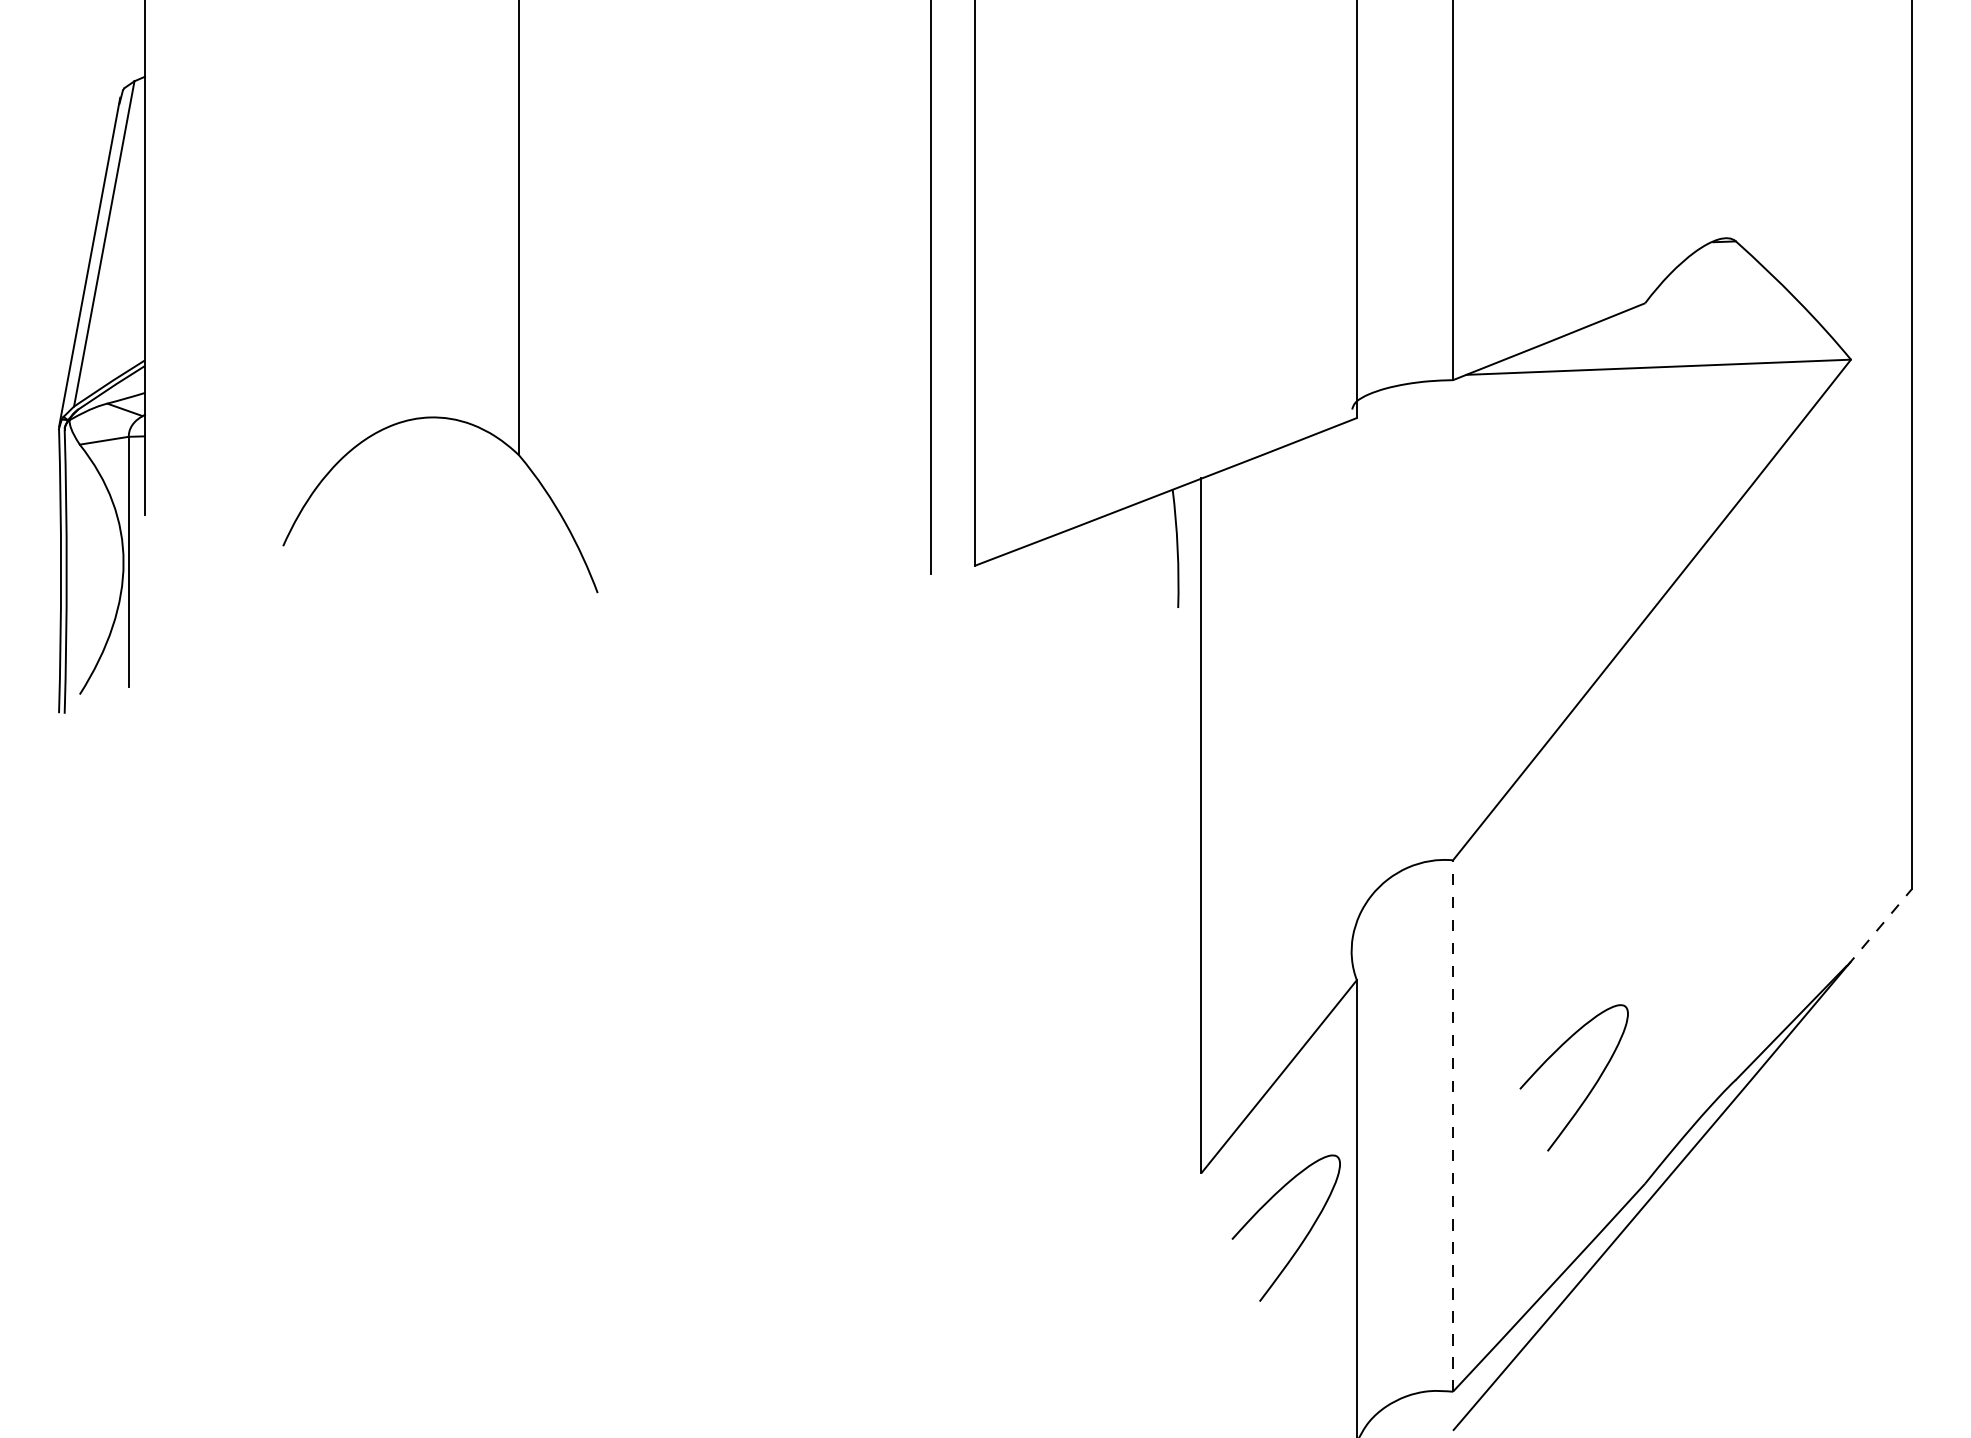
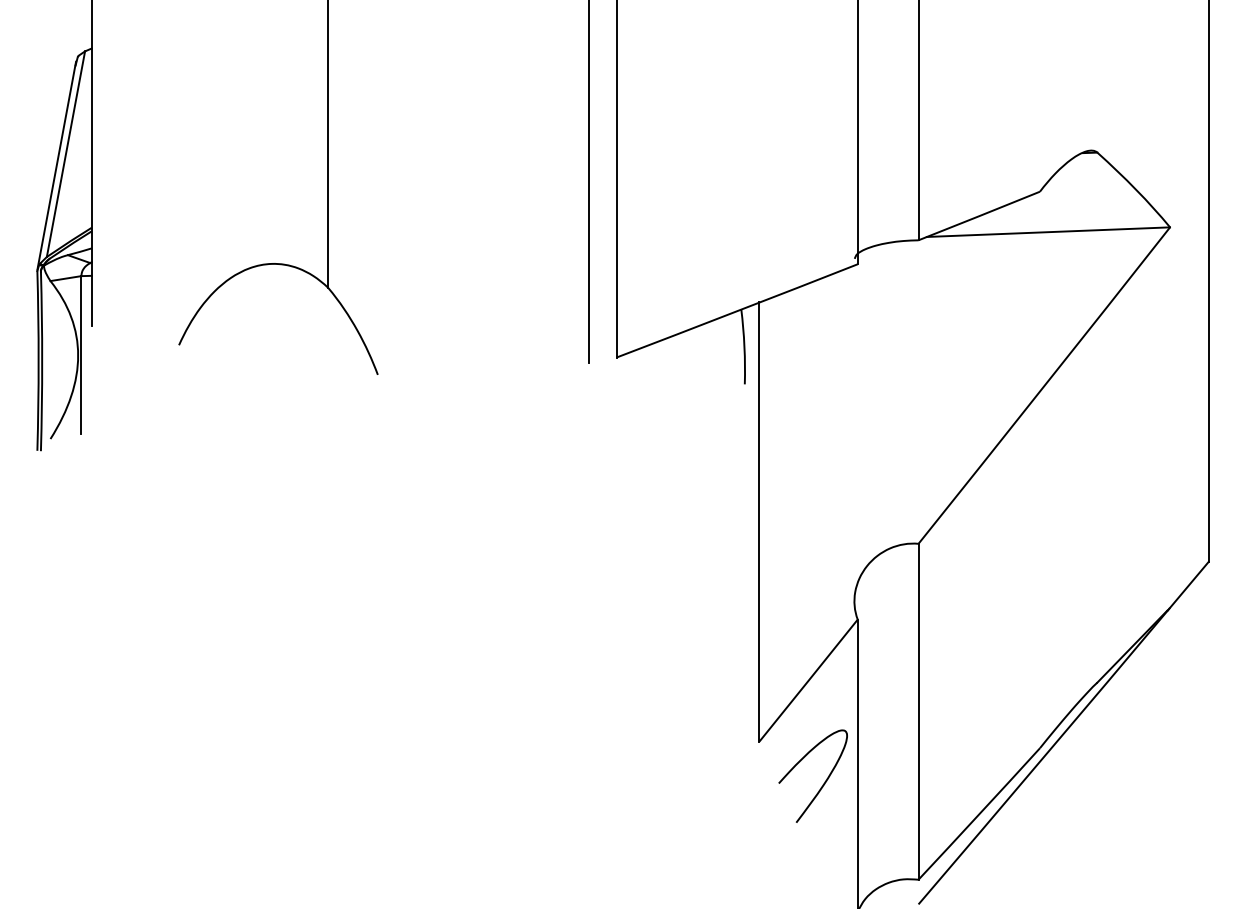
line: (1880, 927) -> (1188, 586), dashed -> solid
curve: (1592, 1086) -> (1006, 686), removed
line: (1452, 1125) -> (918, 711), dashed -> solid

